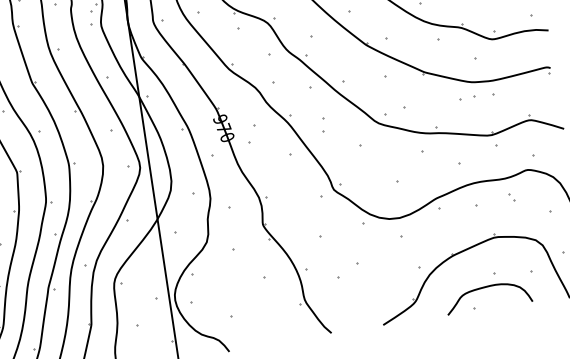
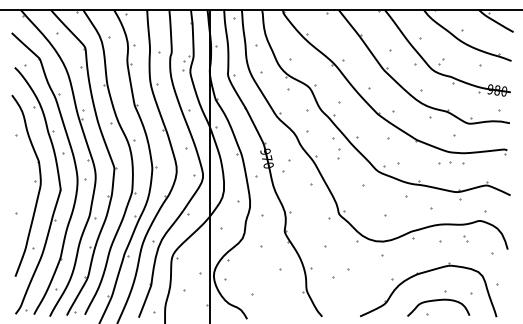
part: (323, 124) -> (338, 153), moved

